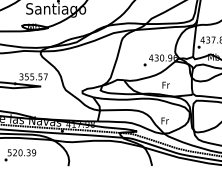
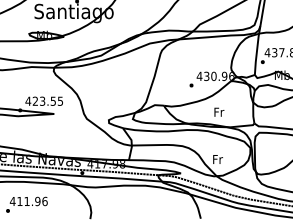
text: (32, 76) -> (43, 100), 355.57 -> 423.55
text: (21, 152) -> (28, 201), 520.39 -> 411.96

